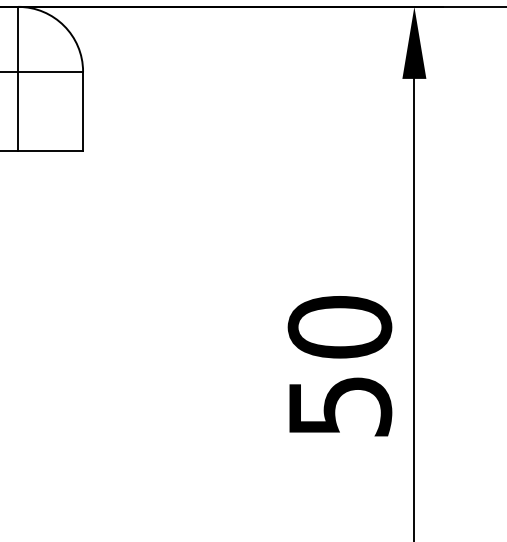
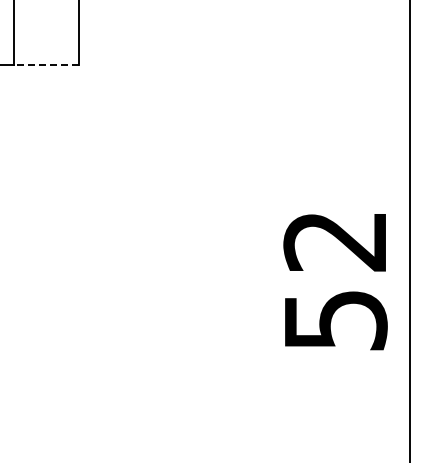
line: (50, 150) -> (46, 64), solid -> dashed
text: (339, 327) -> (335, 241), 50 -> 52

